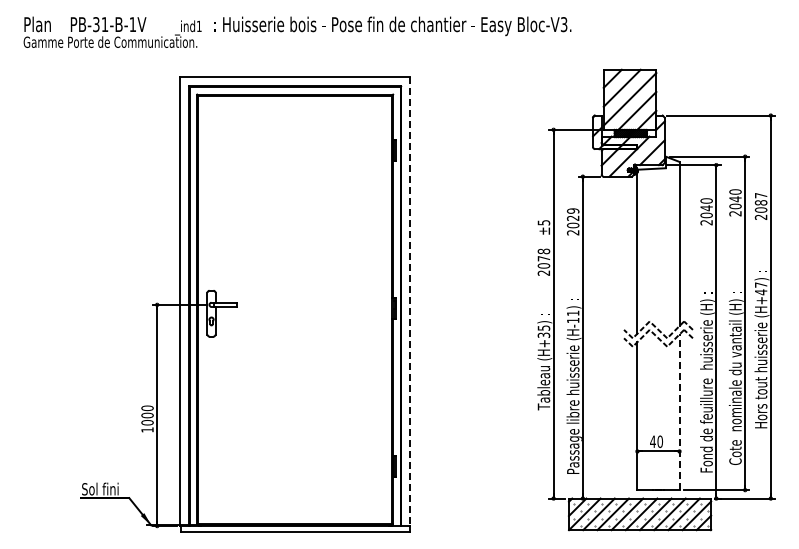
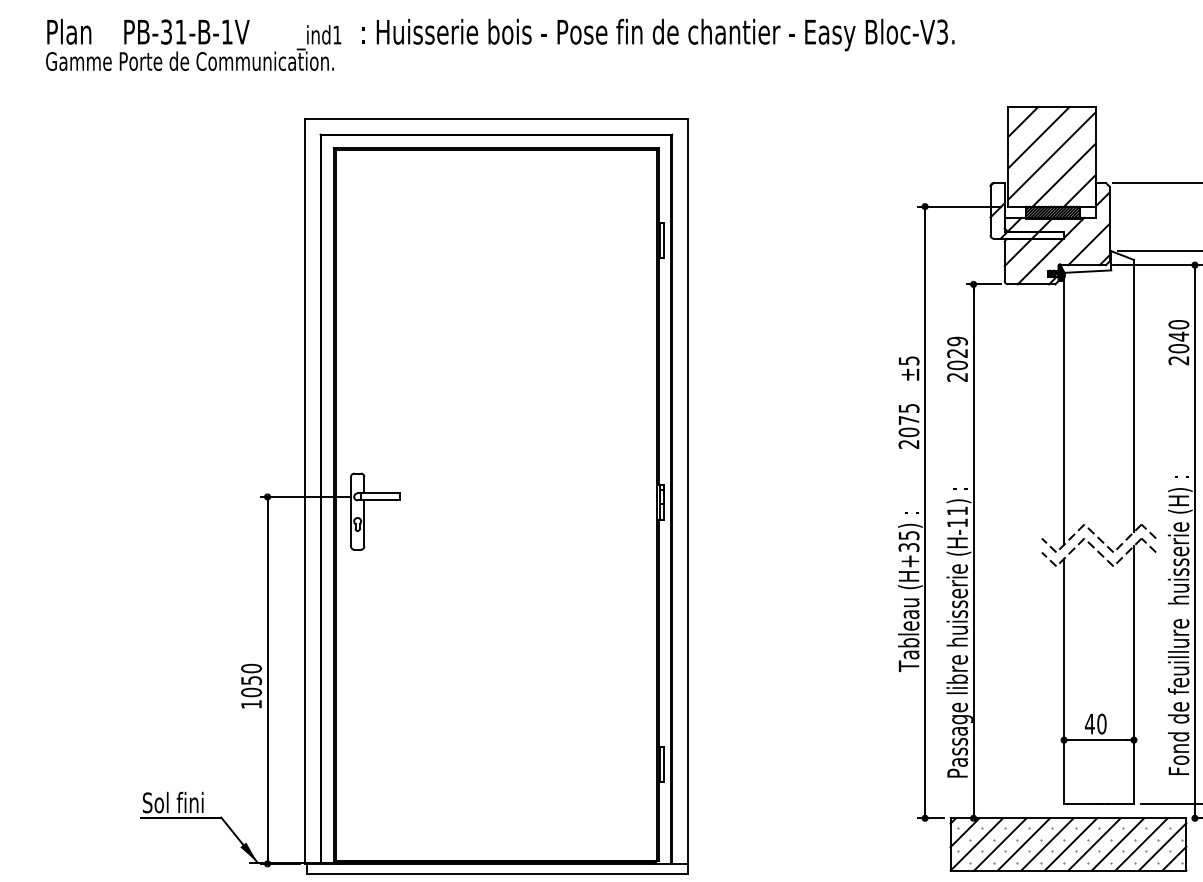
text: (543, 251) -> (908, 408), 2078 -> 2075
line: (410, 302) -> (687, 493), dashed -> solid
line: (679, 412) -> (1133, 675), dashed -> solid
text: (147, 415) -> (251, 680), 1000 -> 1050

